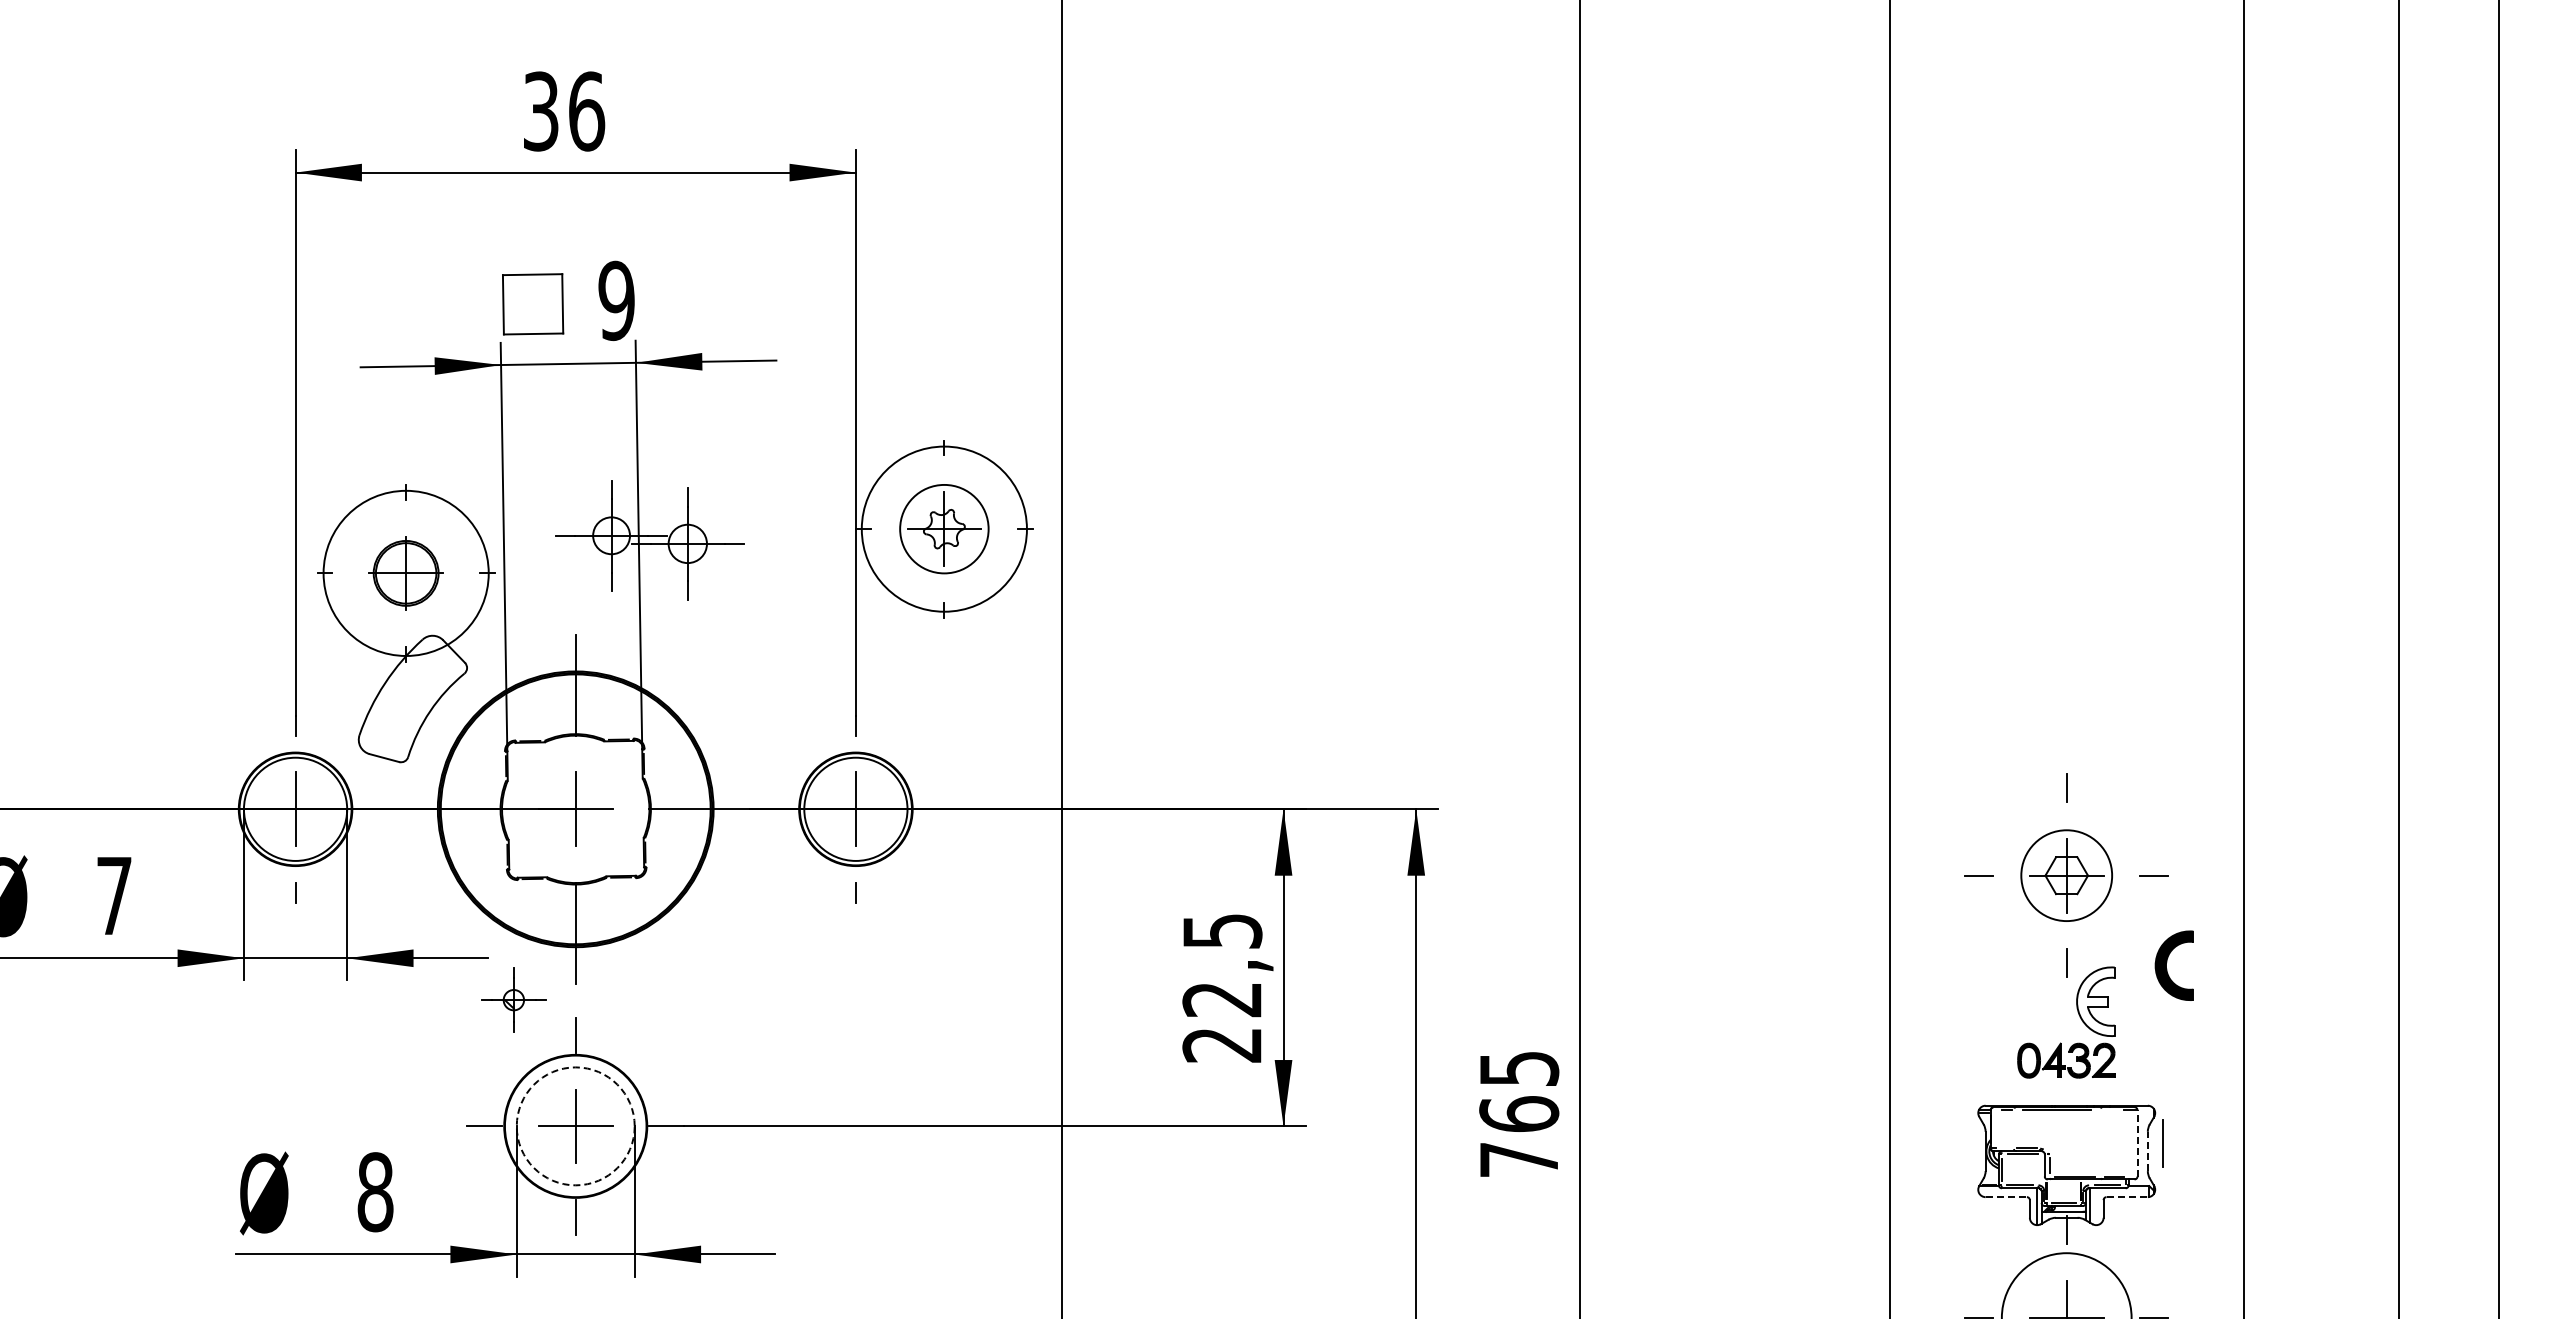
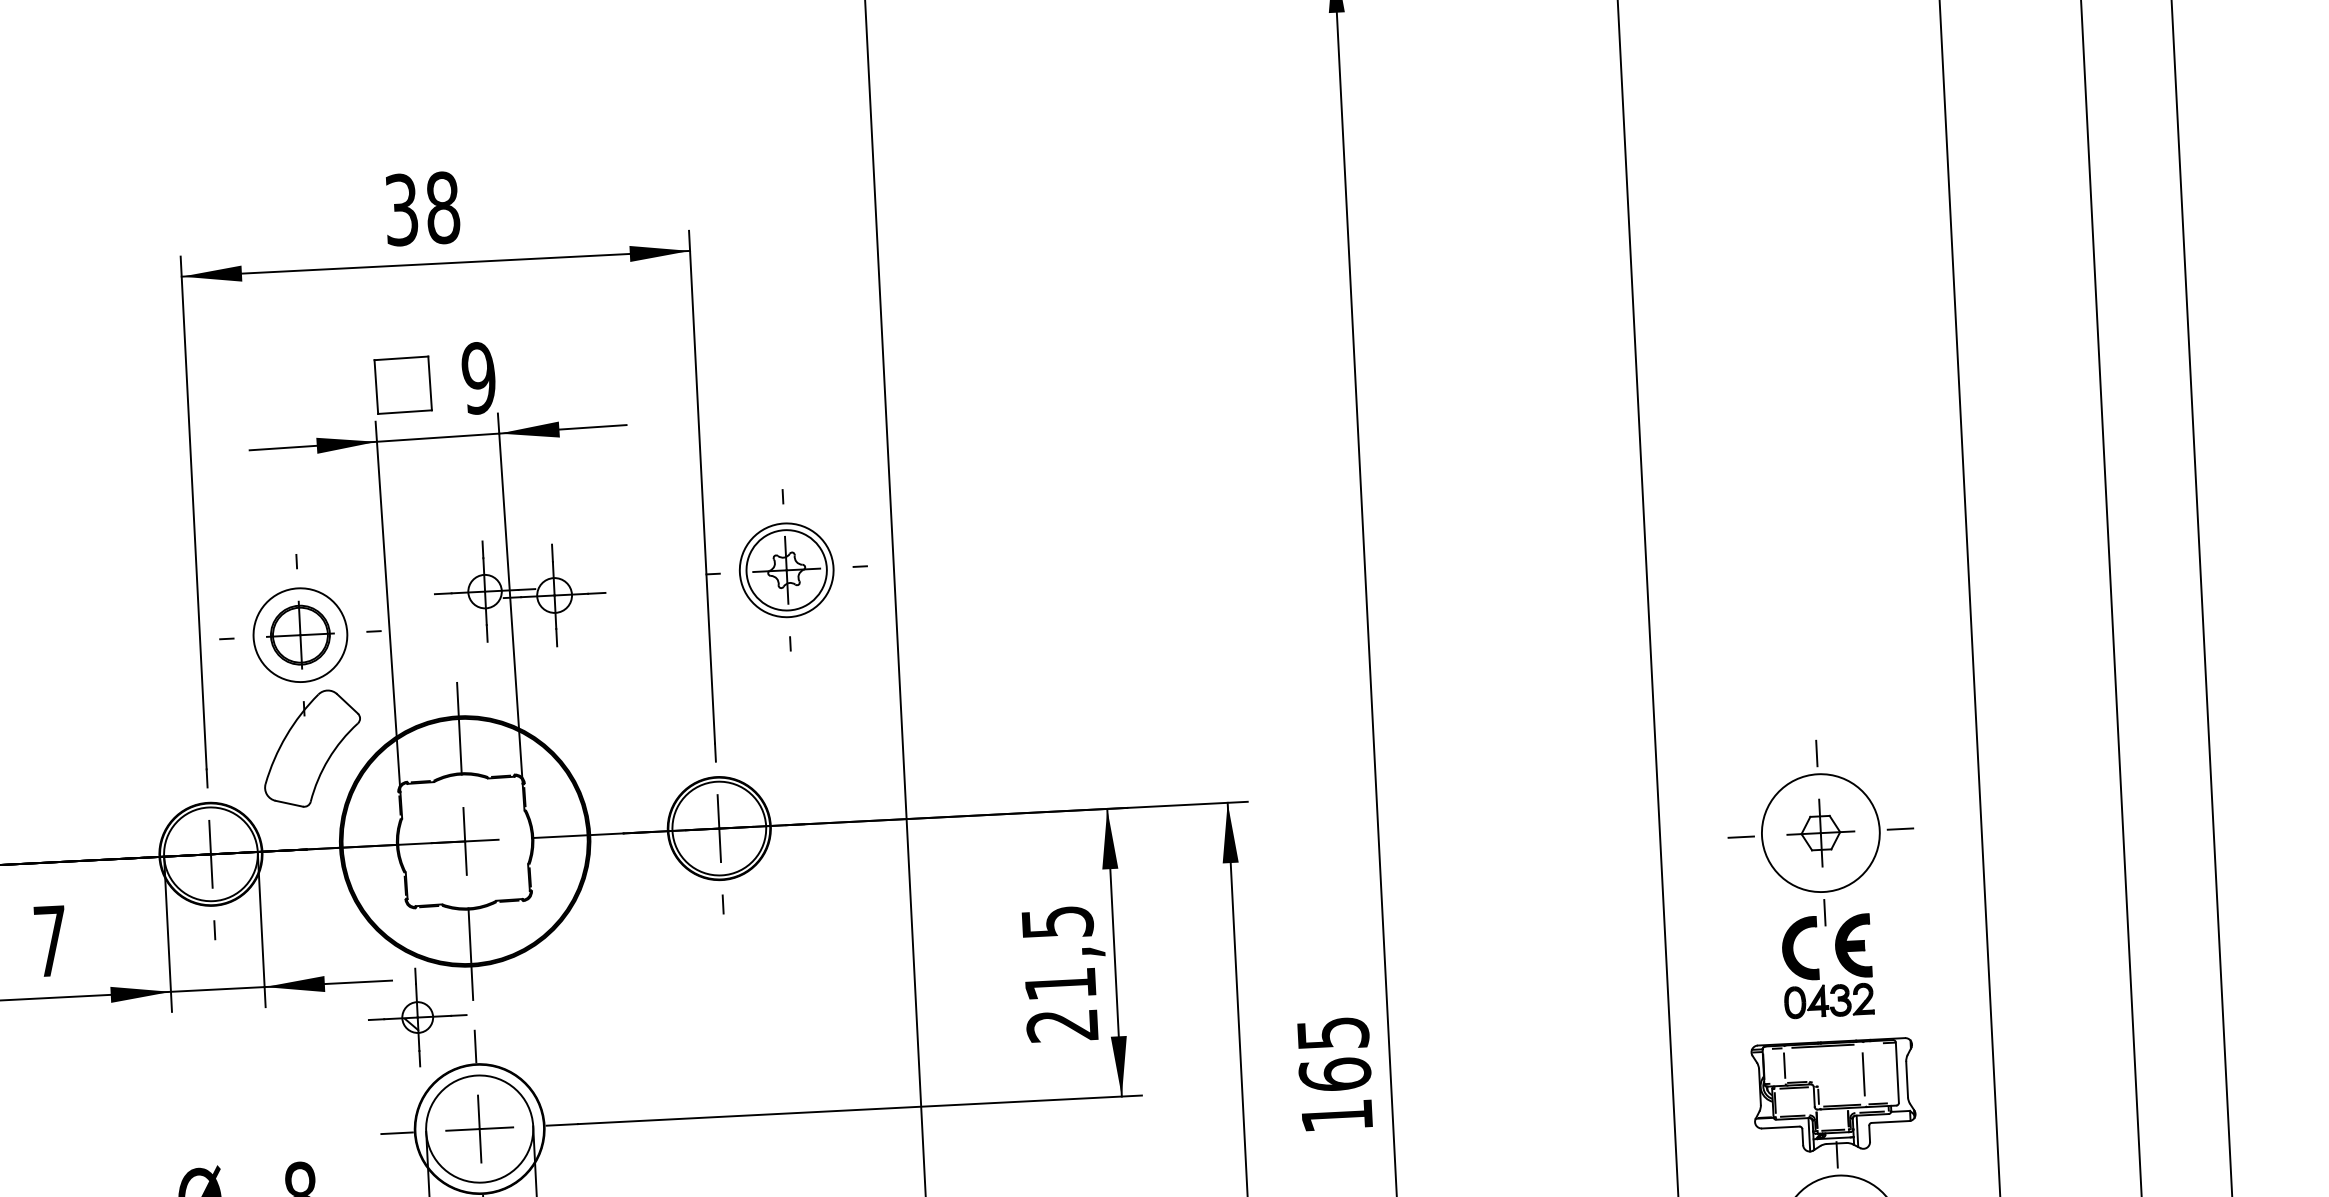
text: (587, 111) -> (443, 207), 36 -> 38
circle: (944, 528) -> (786, 569), size x0.62
circle: (405, 573) -> (299, 635), size x0.62
circle: (2066, 875) -> (1820, 832), size x1.43
part: (2167, 962) -> (1793, 946), moved
part: (513, 999) -> (417, 1016), size x1.67
text: (1221, 1000) -> (1059, 985), 22,5 -> 21,5
fill: (2095, 1001) -> (1852, 945), added
circle: (575, 1126) -> (479, 1129), dashed -> solid
line: (2013, 1128) -> (1784, 1064), added
line: (2137, 1142) -> (1897, 1071), dashed -> solid
line: (2162, 1143) -> (1862, 1074), moved
line: (2147, 1151) -> (1906, 1079), dashed -> solid
text: (1518, 1159) -> (1336, 1115), 765 -> 165
line: (2006, 1197) -> (1781, 1127), dashed -> solid
line: (2127, 1197) -> (1890, 1122), dashed -> solid

